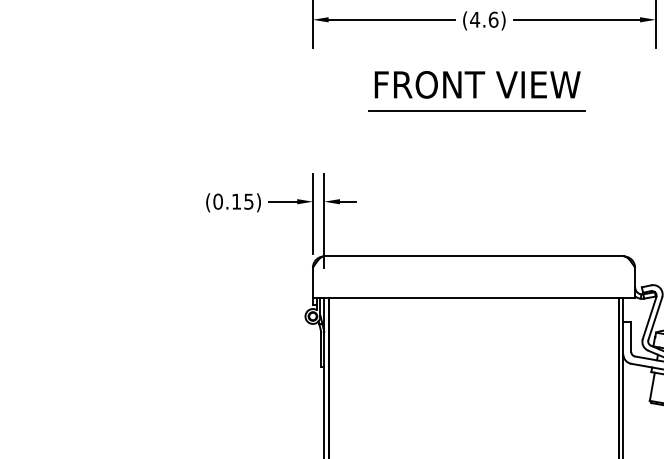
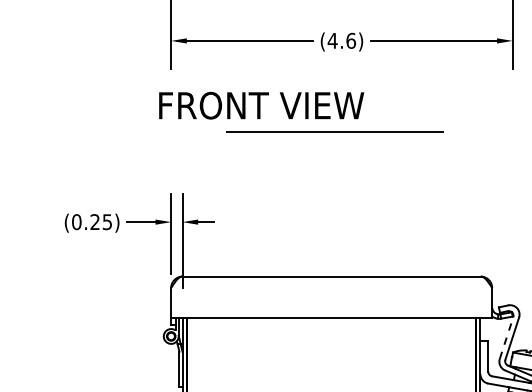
text: (477, 84) -> (261, 105), moved
text: (236, 201) -> (95, 221), (0.15) -> (0.25)
line: (649, 318) -> (506, 338), solid -> dashed

